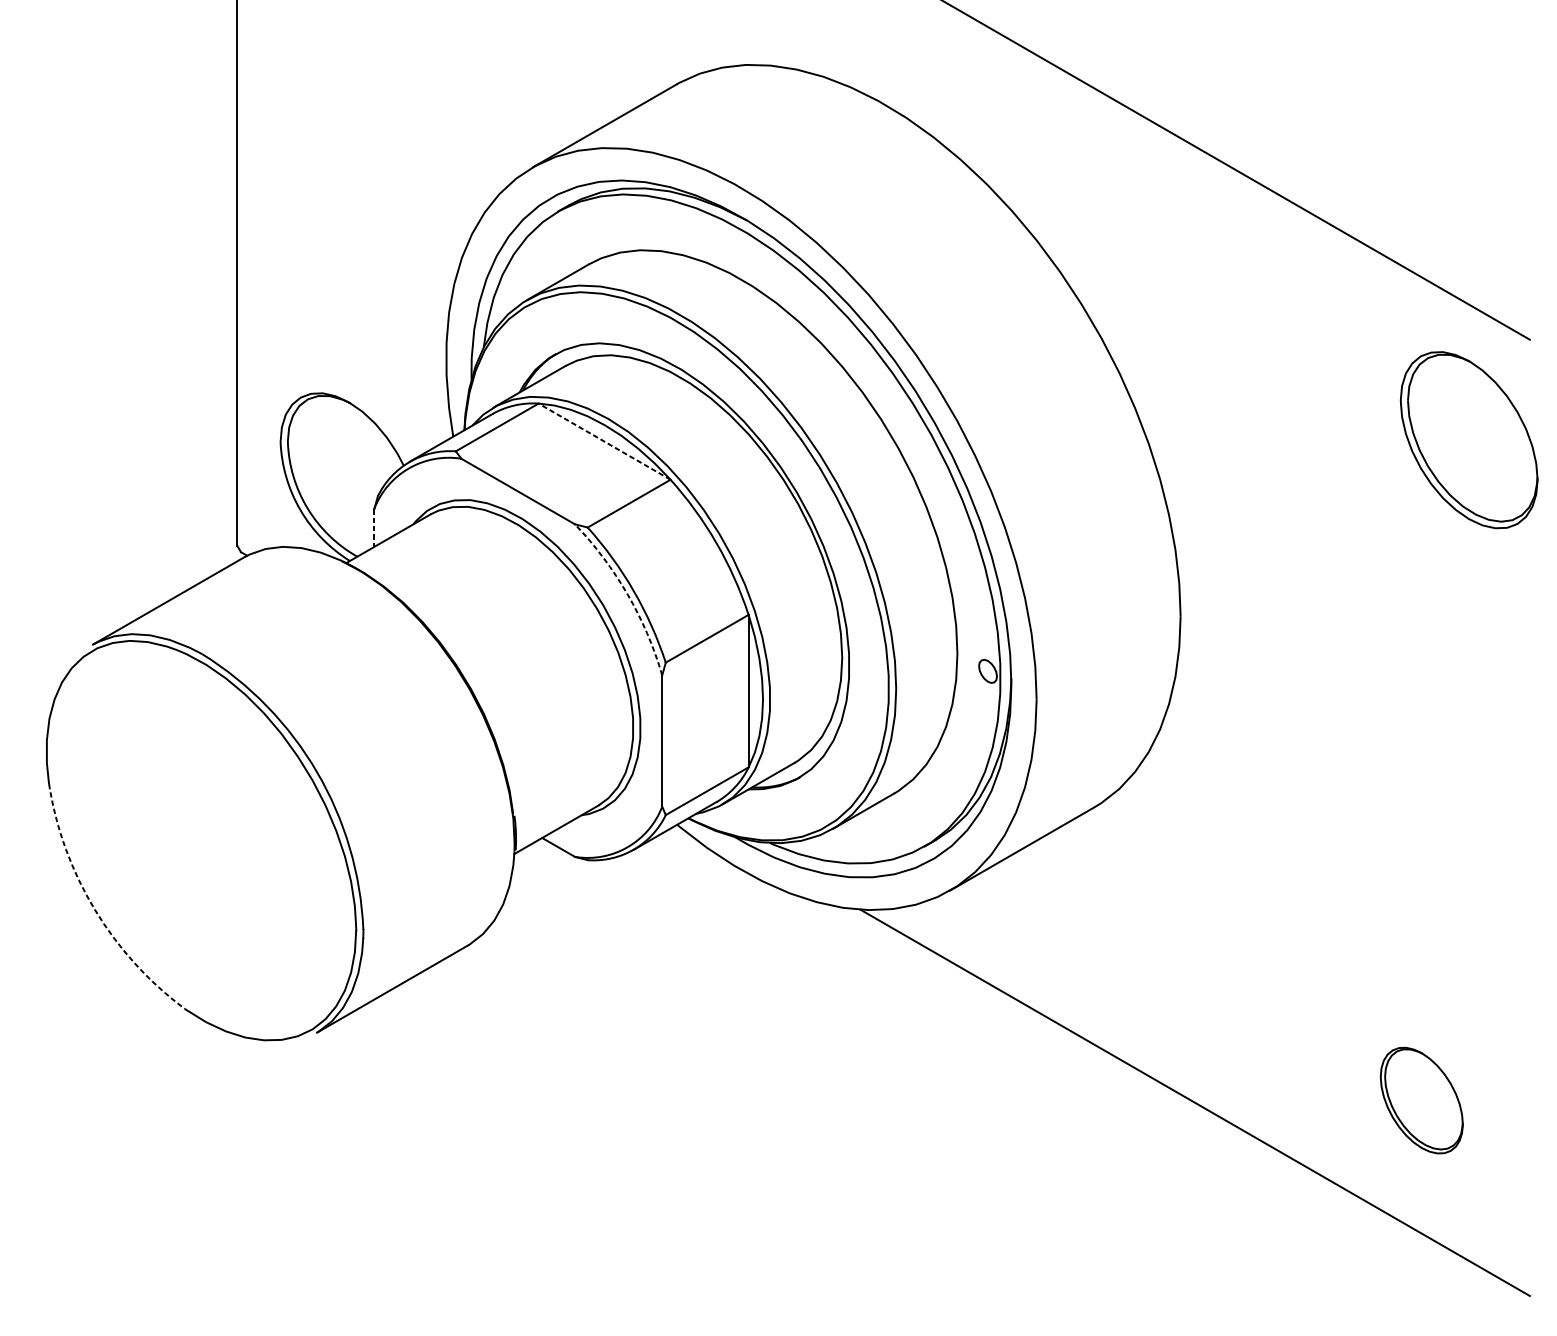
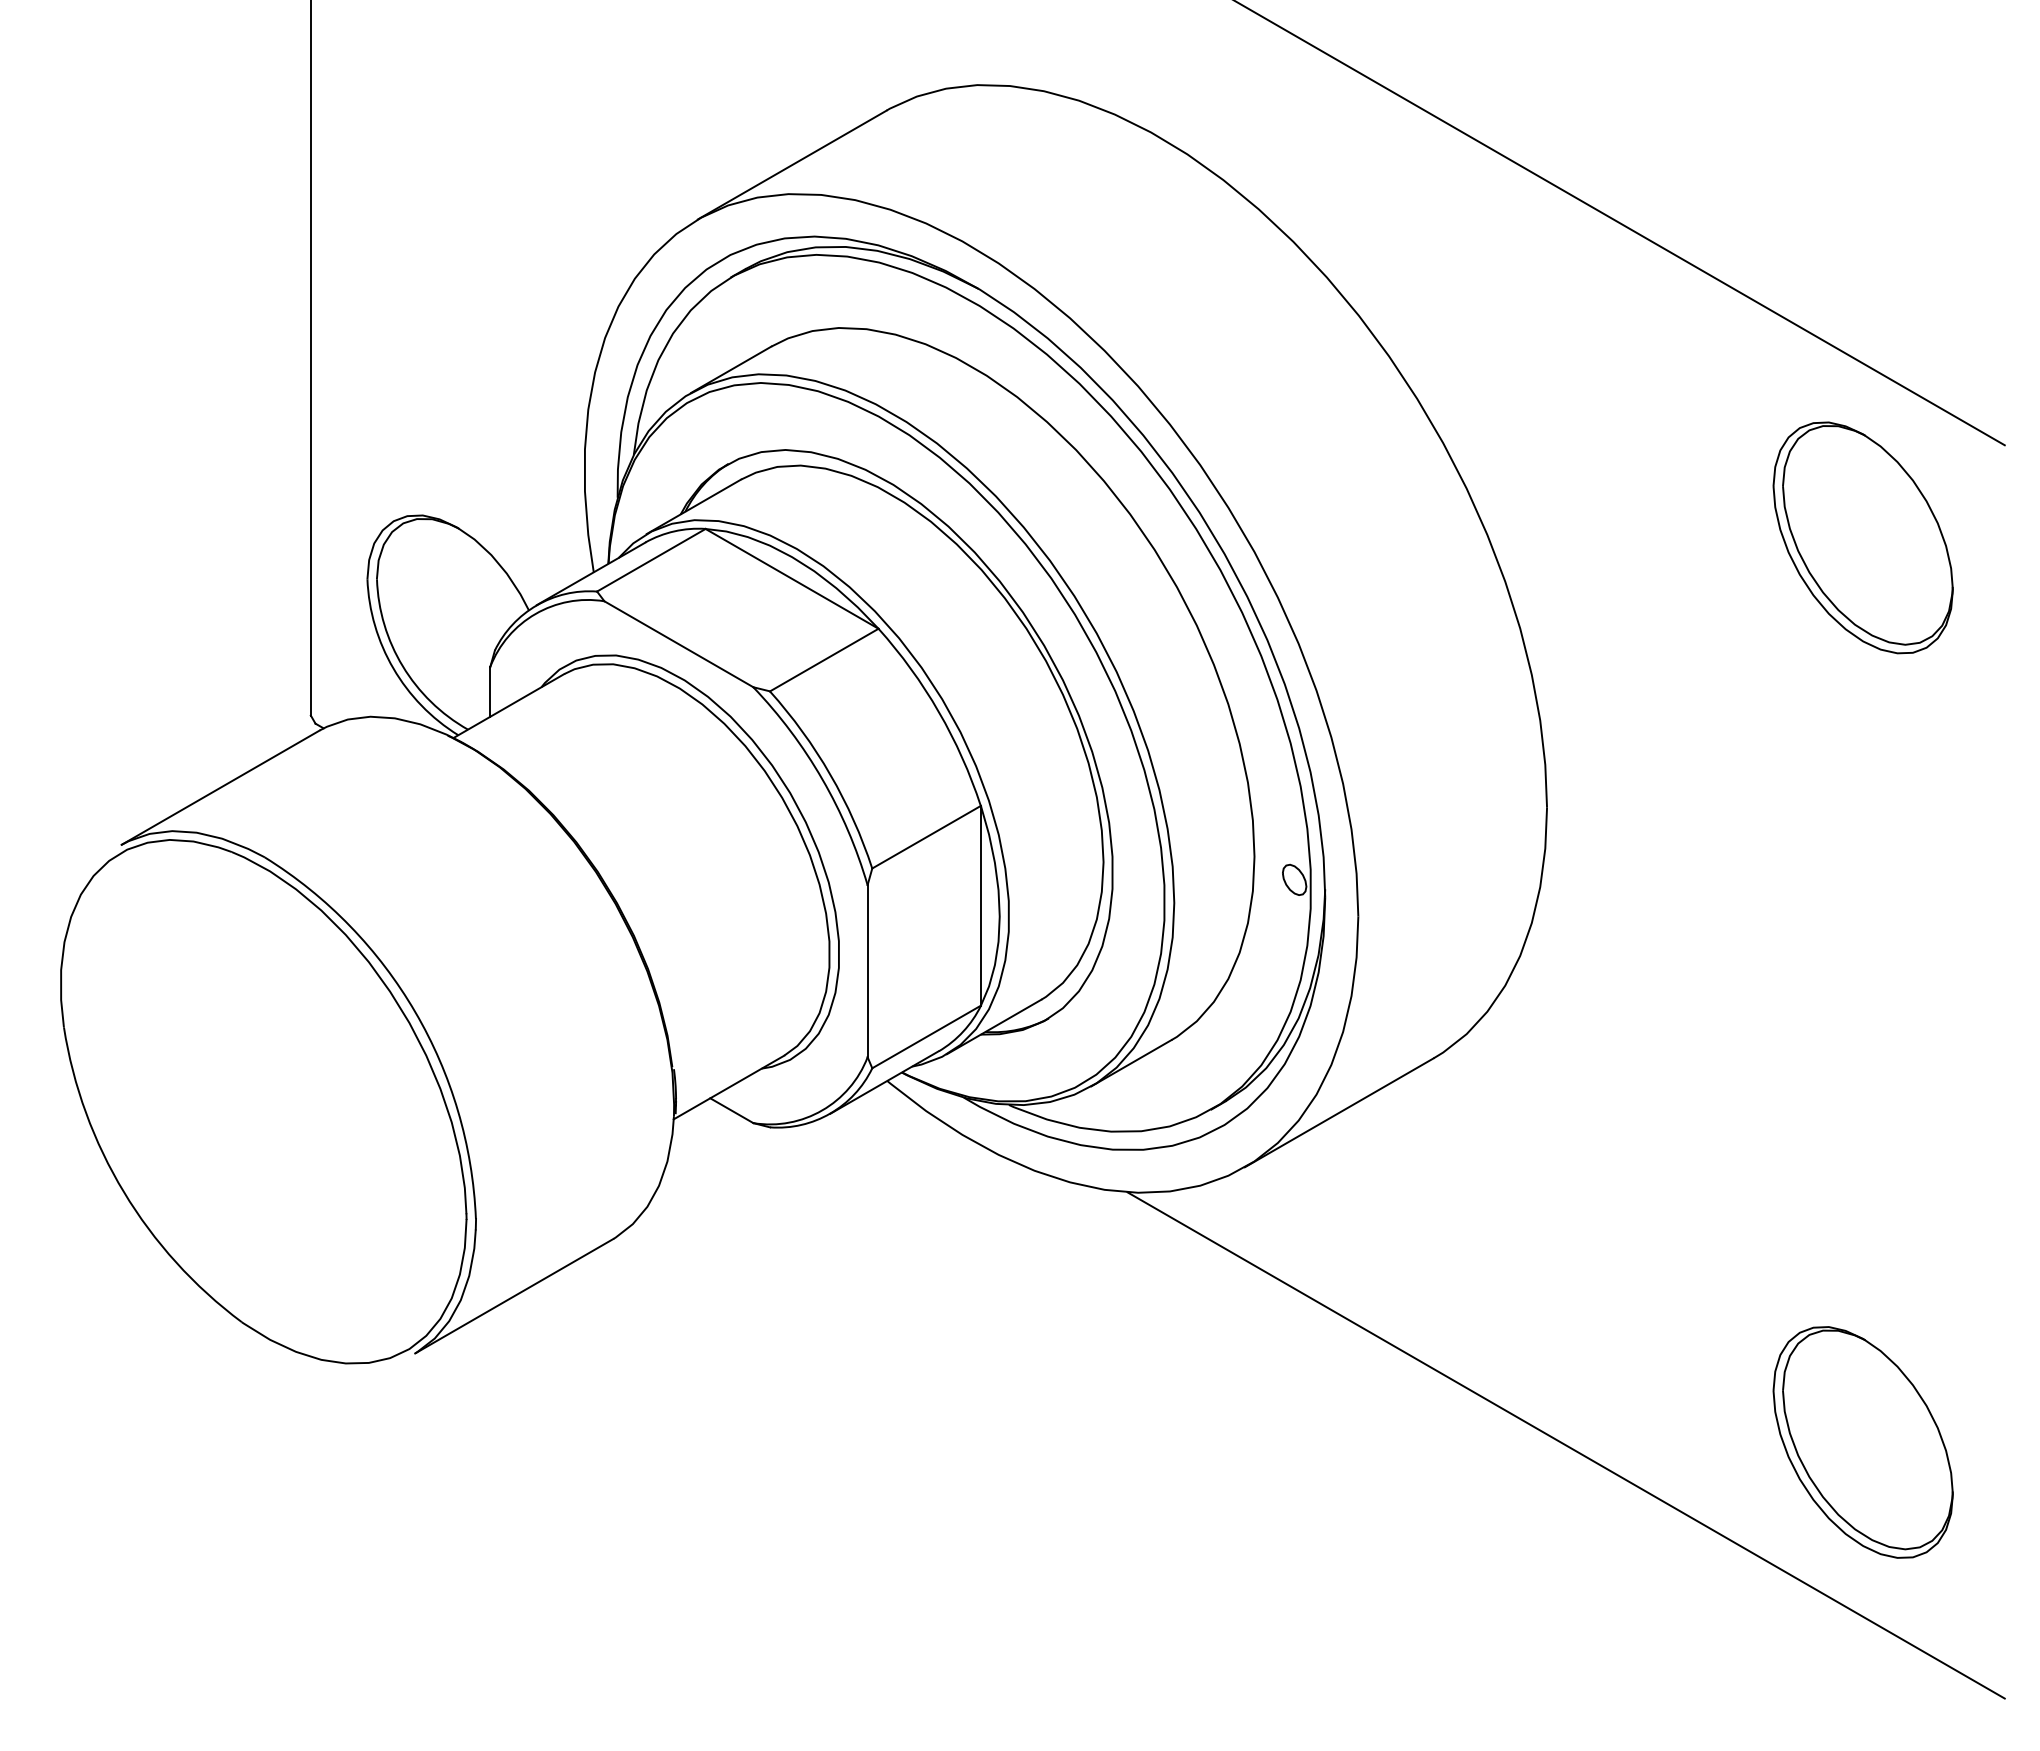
part: (1468, 439) -> (1862, 537), moved
line: (604, 441) -> (792, 578), dashed -> solid
line: (374, 528) -> (490, 692), dashed -> solid
arc: (627, 594) -> (822, 779), dashed -> solid
arc: (94, 909) -> (123, 1192), dashed -> solid
part: (1421, 1100) -> (1862, 1442), size x1.67

